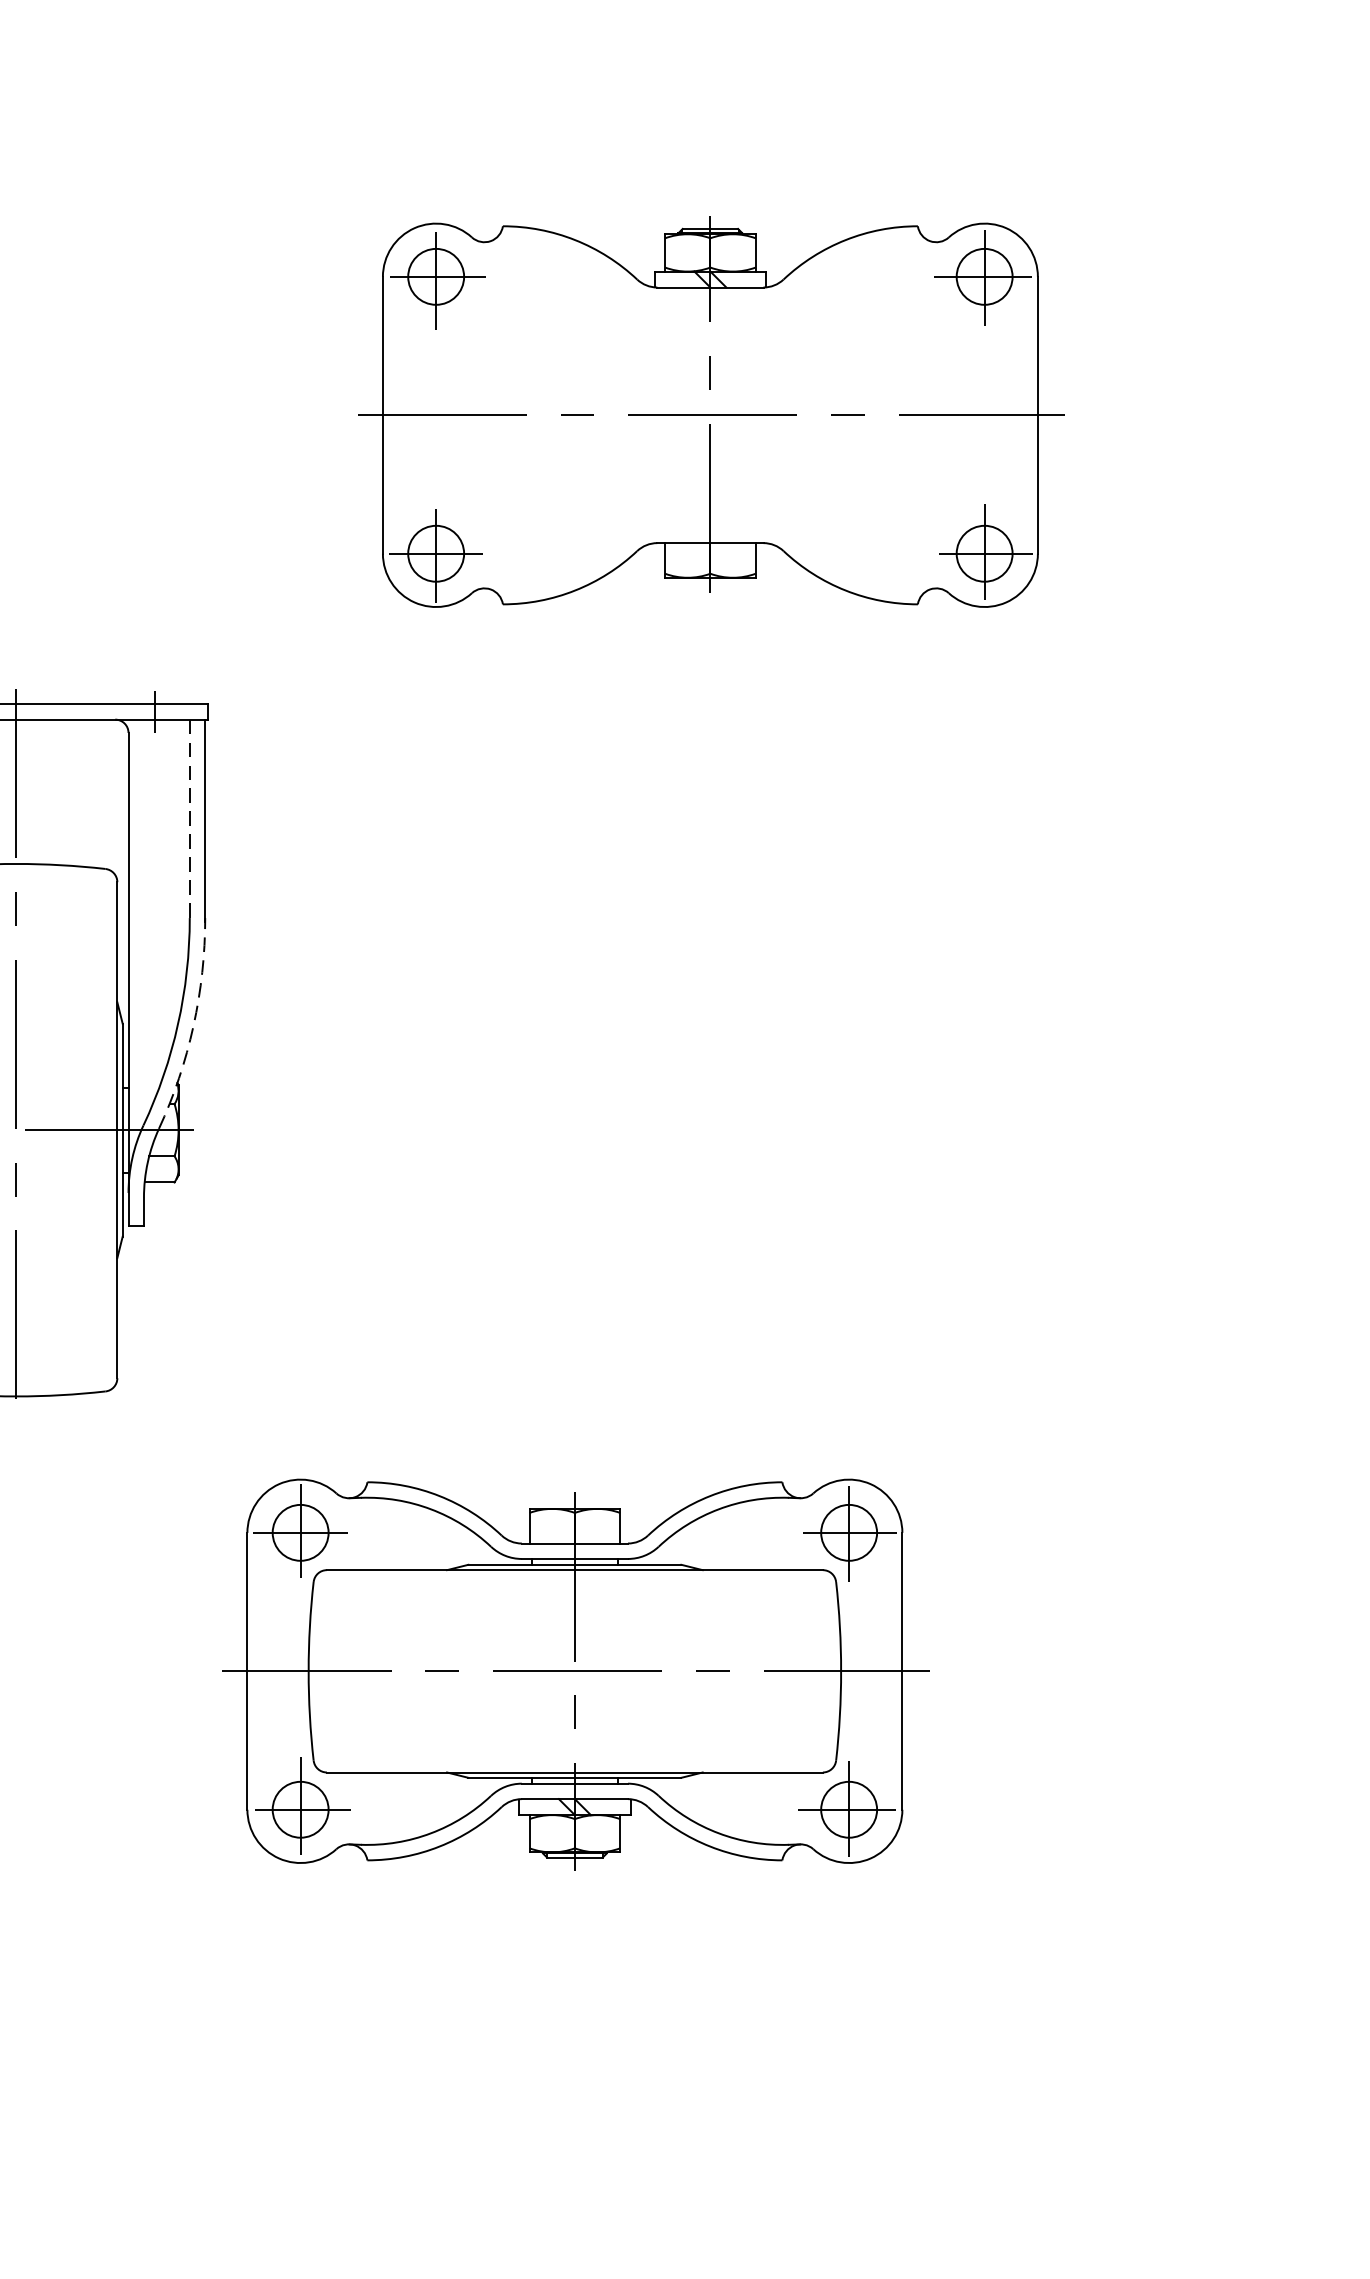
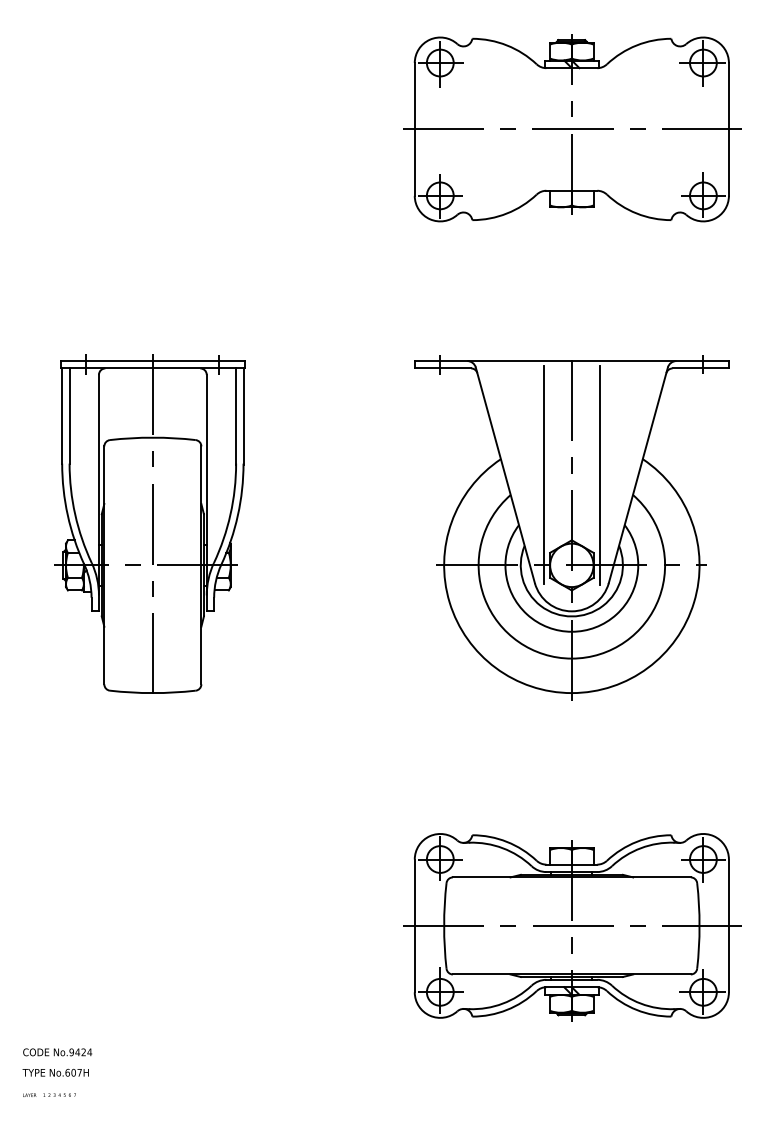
part: (711, 413) -> (572, 128), moved
line: (190, 821) -> (236, 417), dashed -> solid
arc: (192, 1026) -> (237, 515), dashed -> solid
part: (888, 1051) -> (571, 527), added
part: (576, 1674) -> (572, 927), moved

